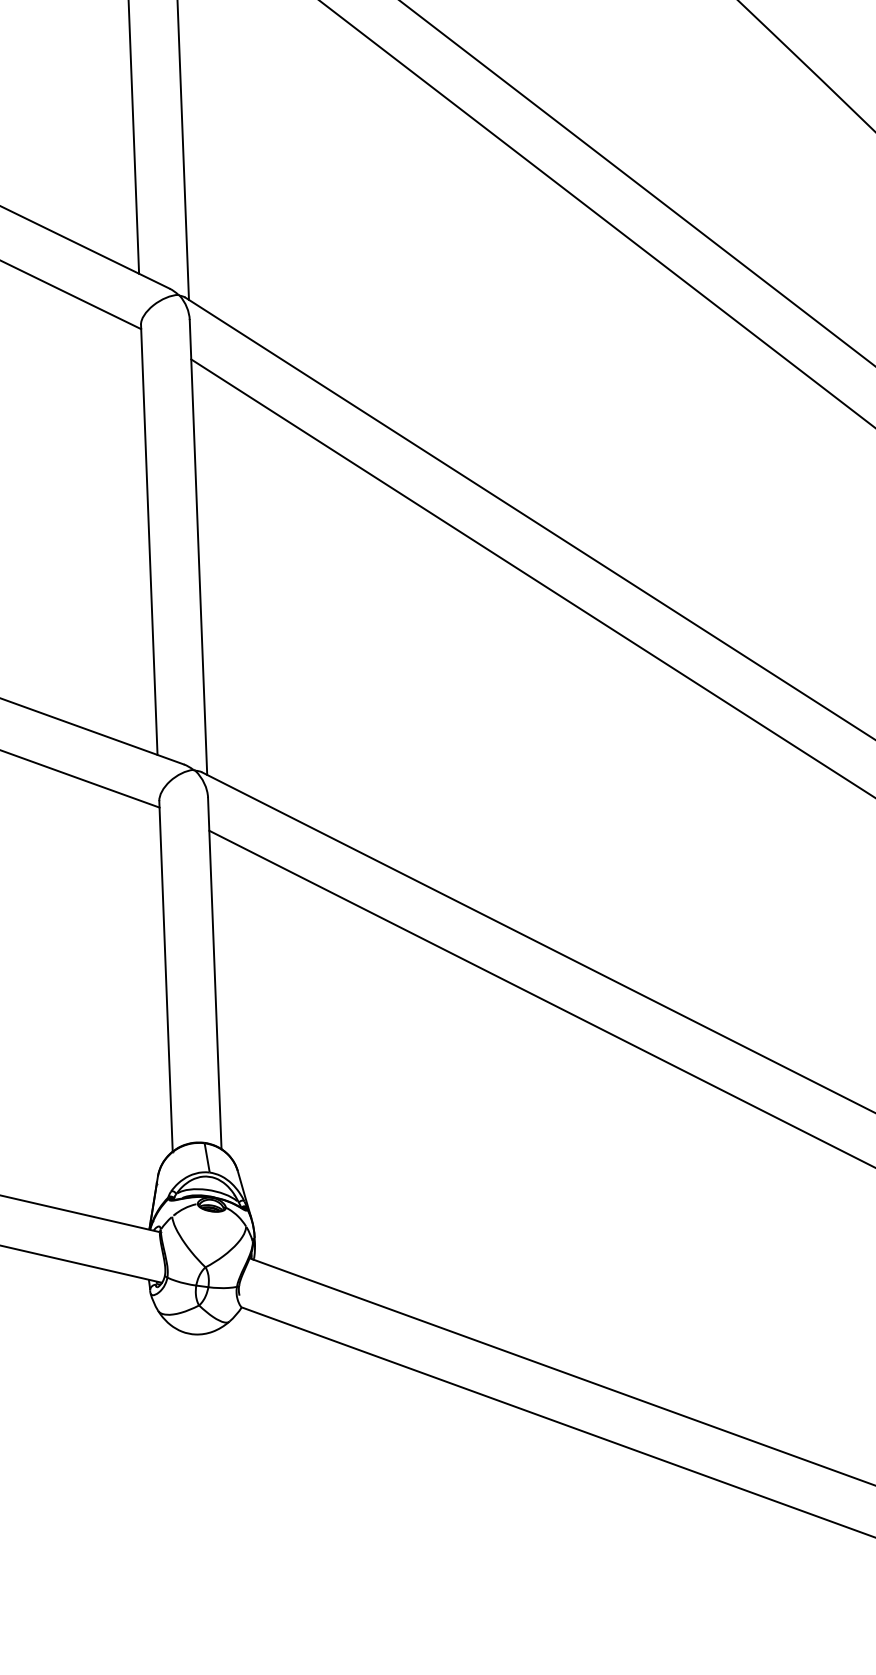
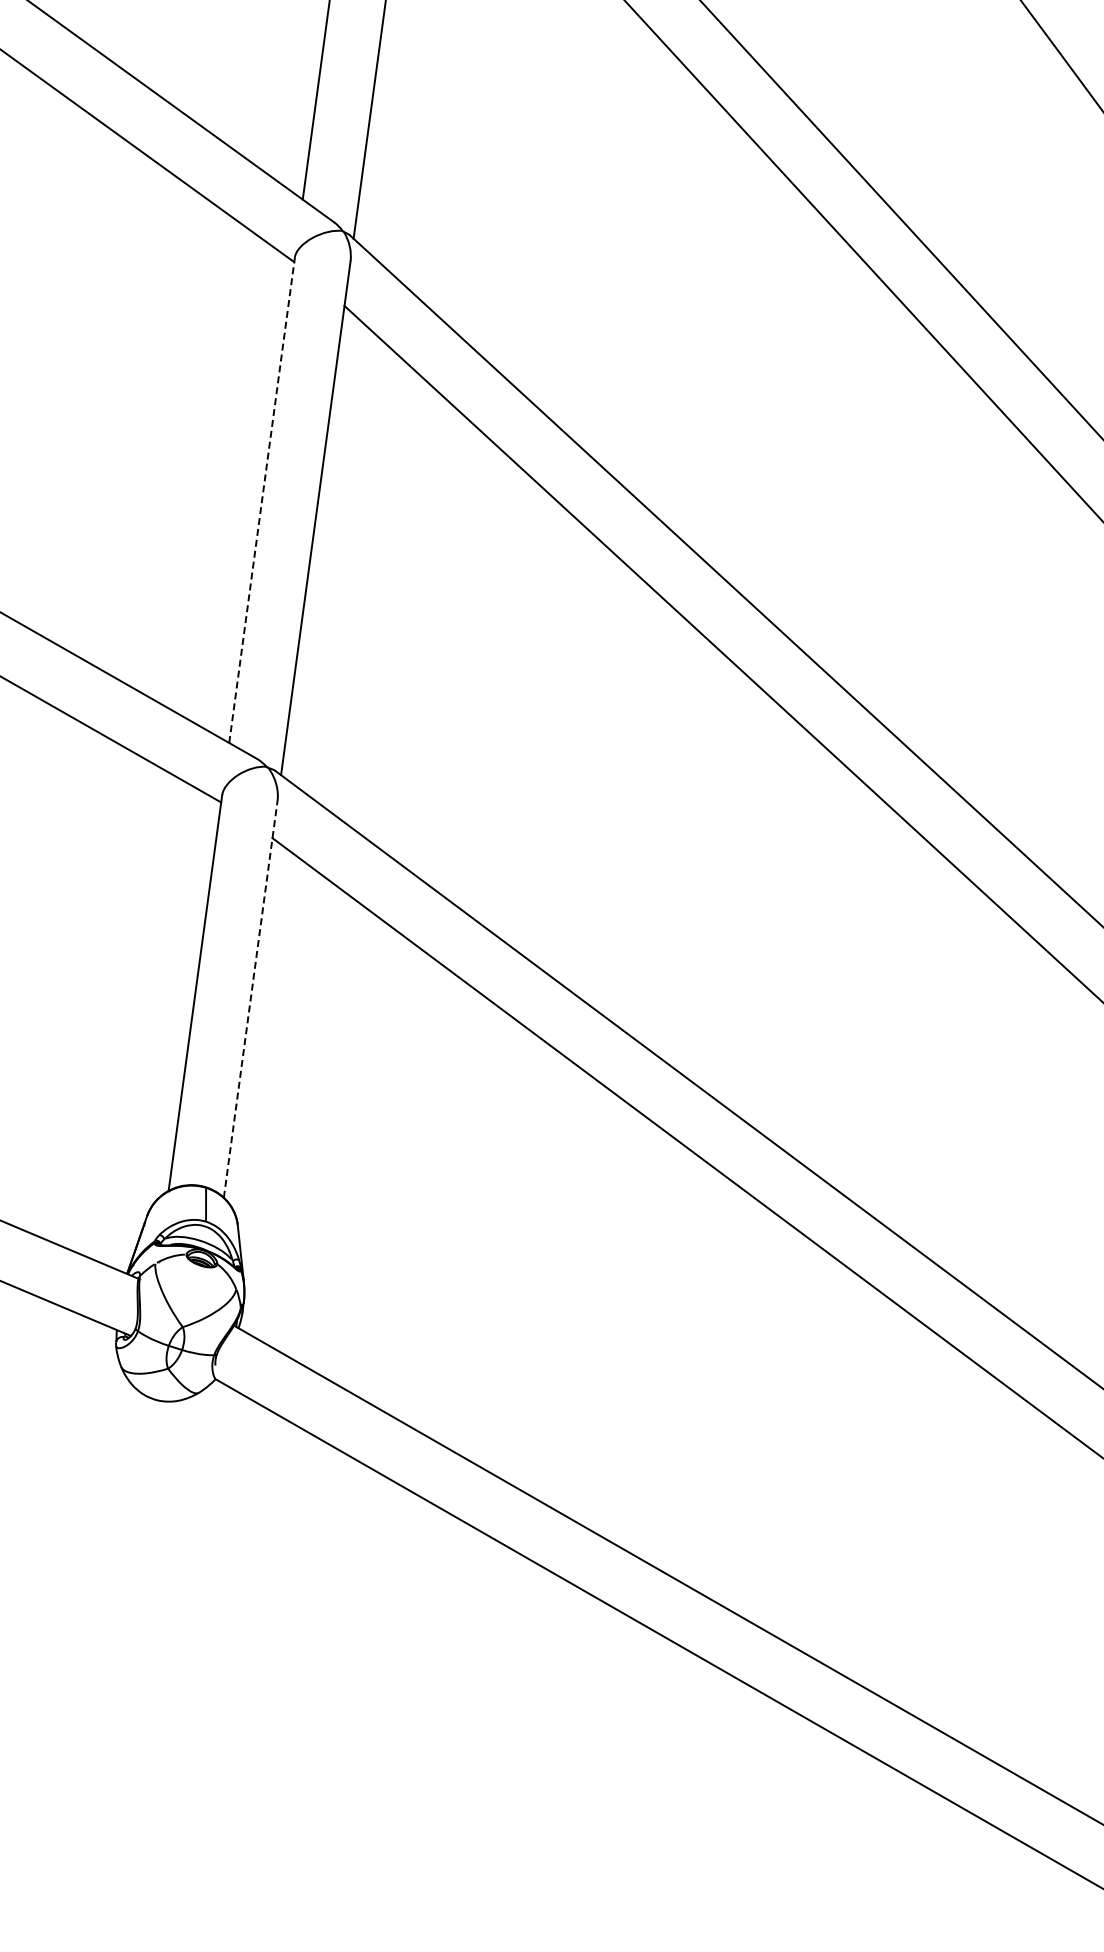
line: (149, 539) -> (262, 499), solid -> dashed
line: (214, 972) -> (250, 998), solid -> dashed

